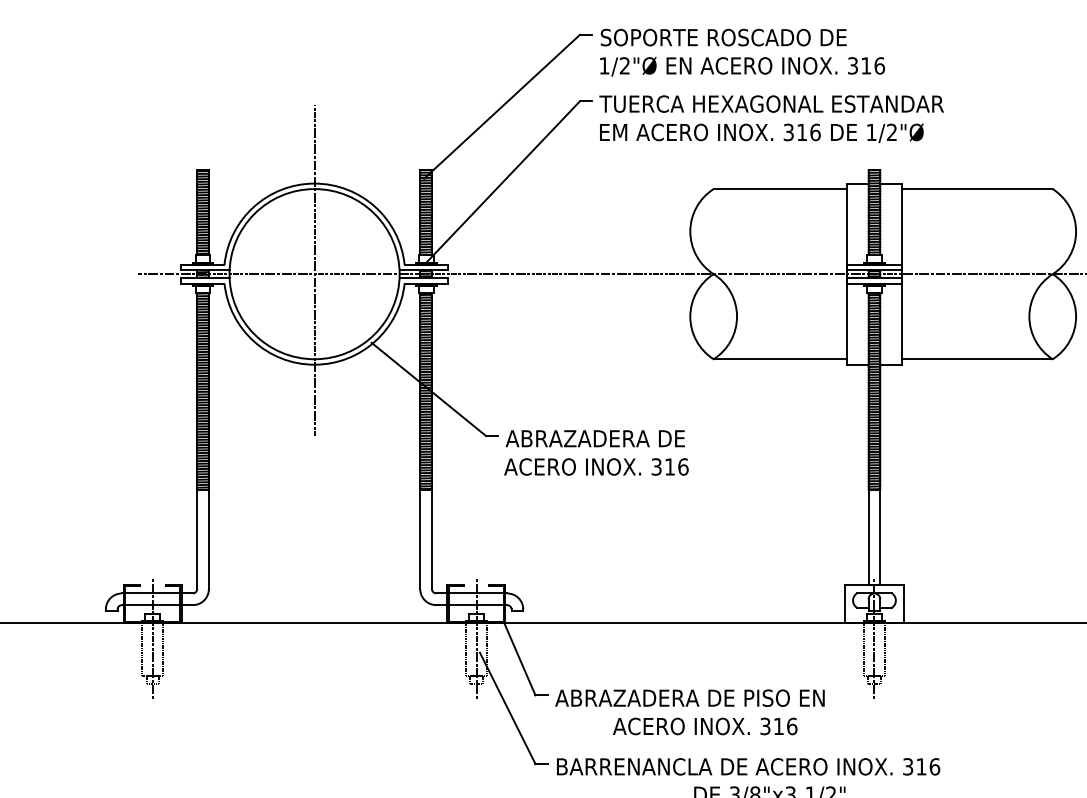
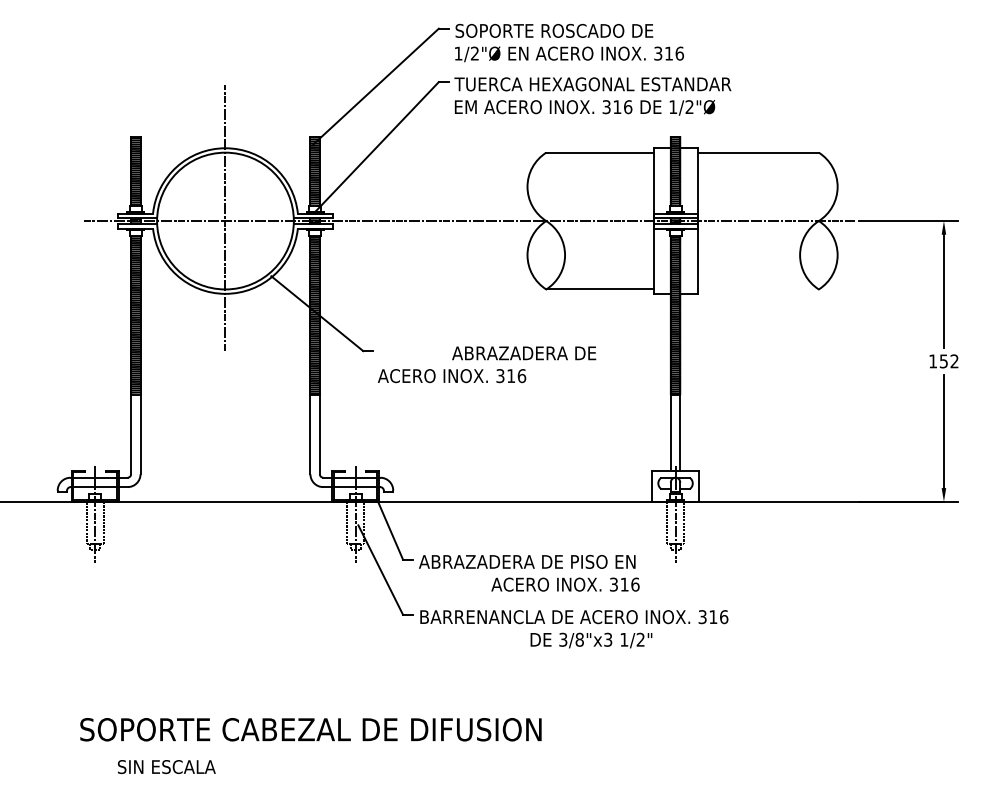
line: (976, 359) -> (757, 289), removed
text: (595, 438) -> (524, 353), moved
text: (705, 726) -> (565, 584), moved

